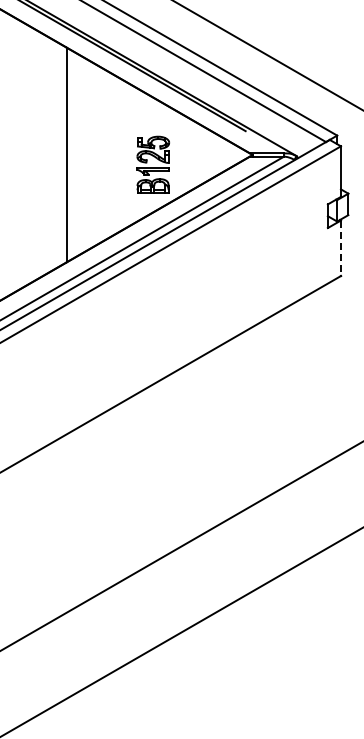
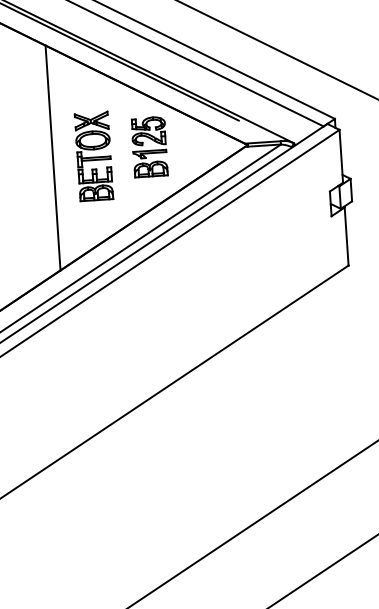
part: (105, 155) -> (93, 155), added
part: (152, 164) -> (148, 146), moved
line: (340, 248) -> (346, 236), dashed -> solid

